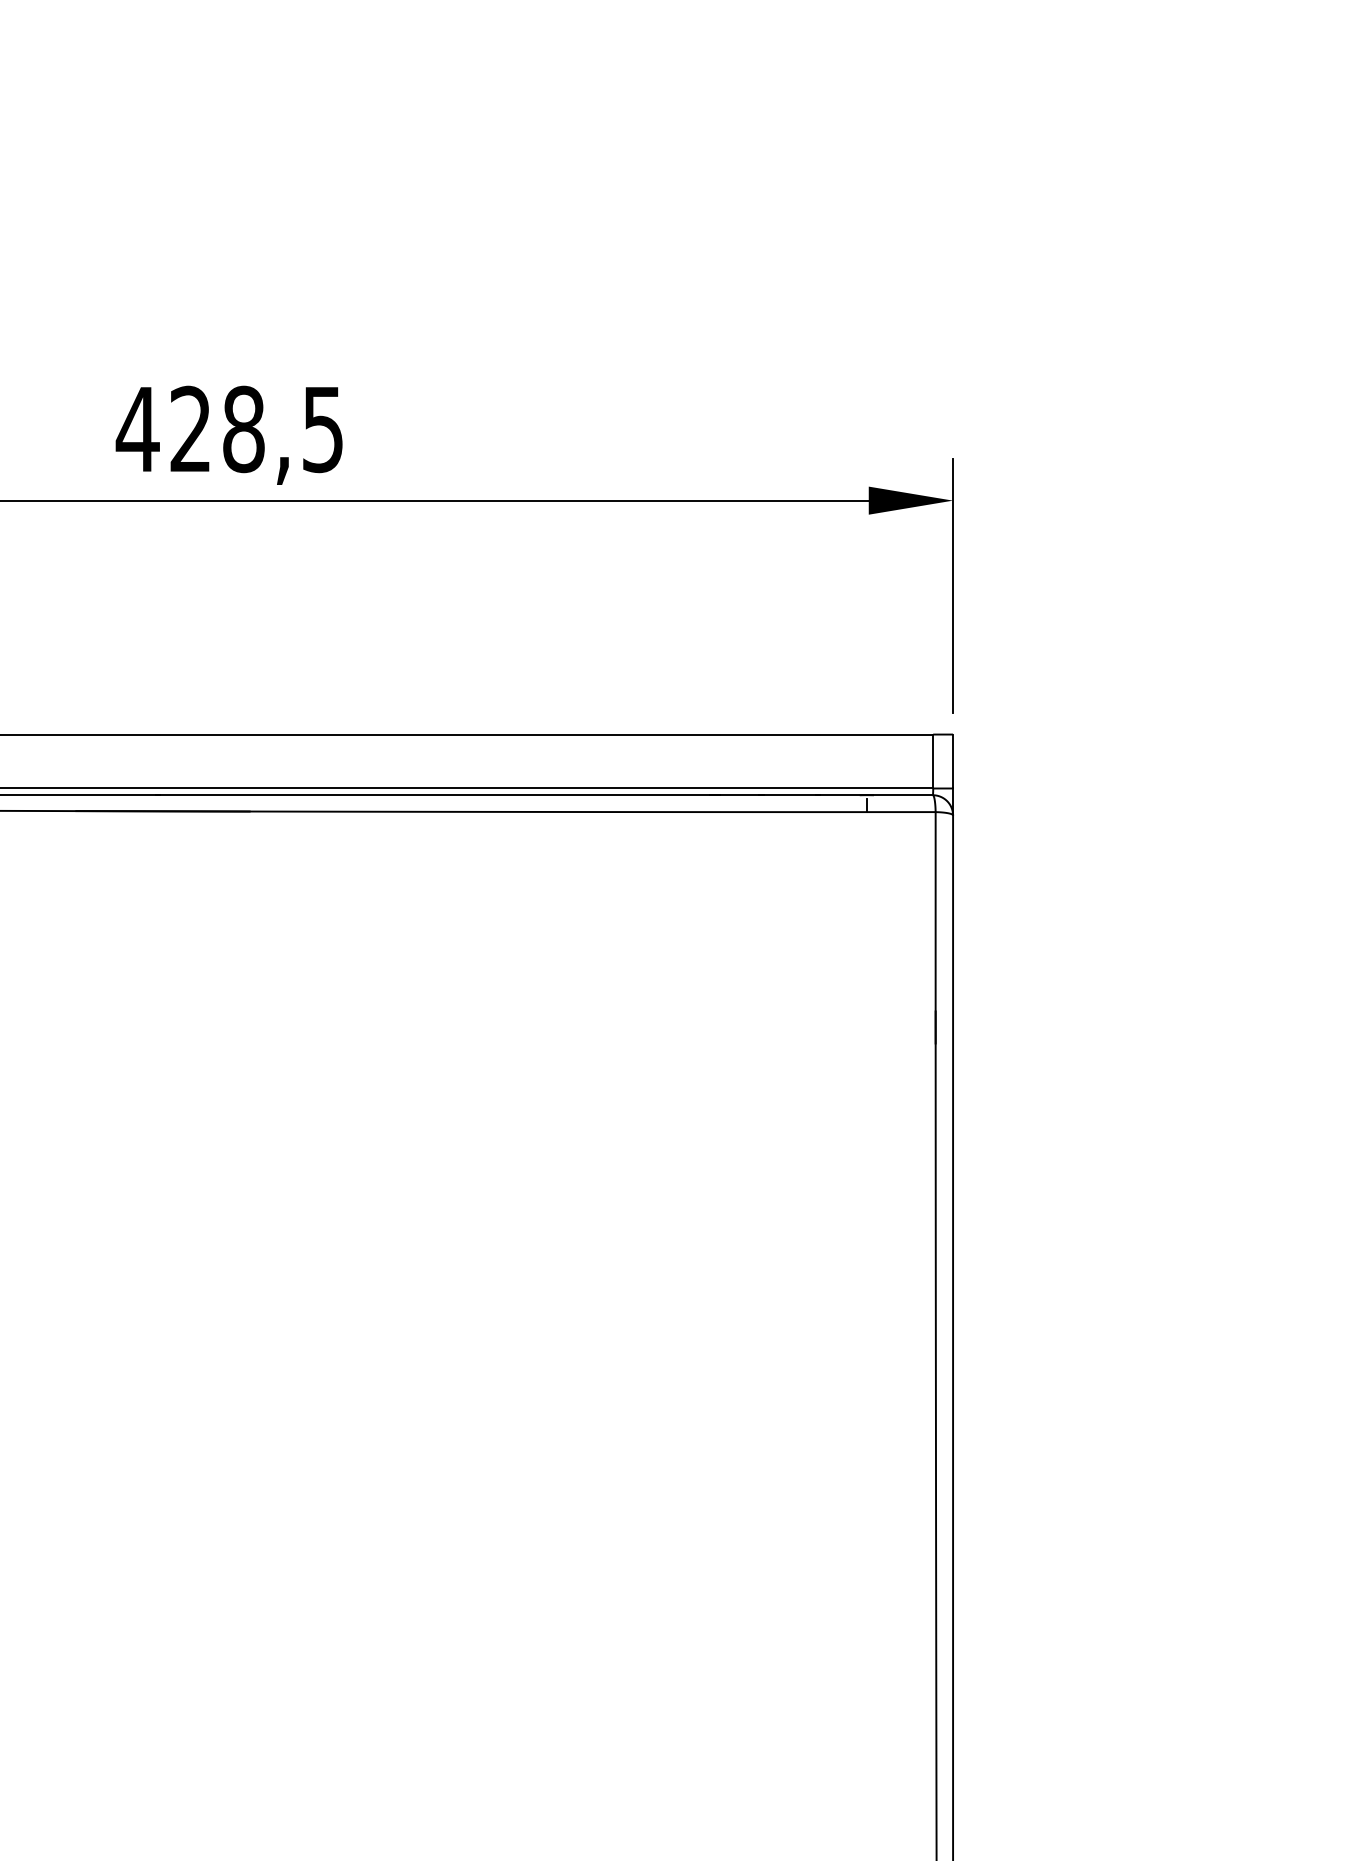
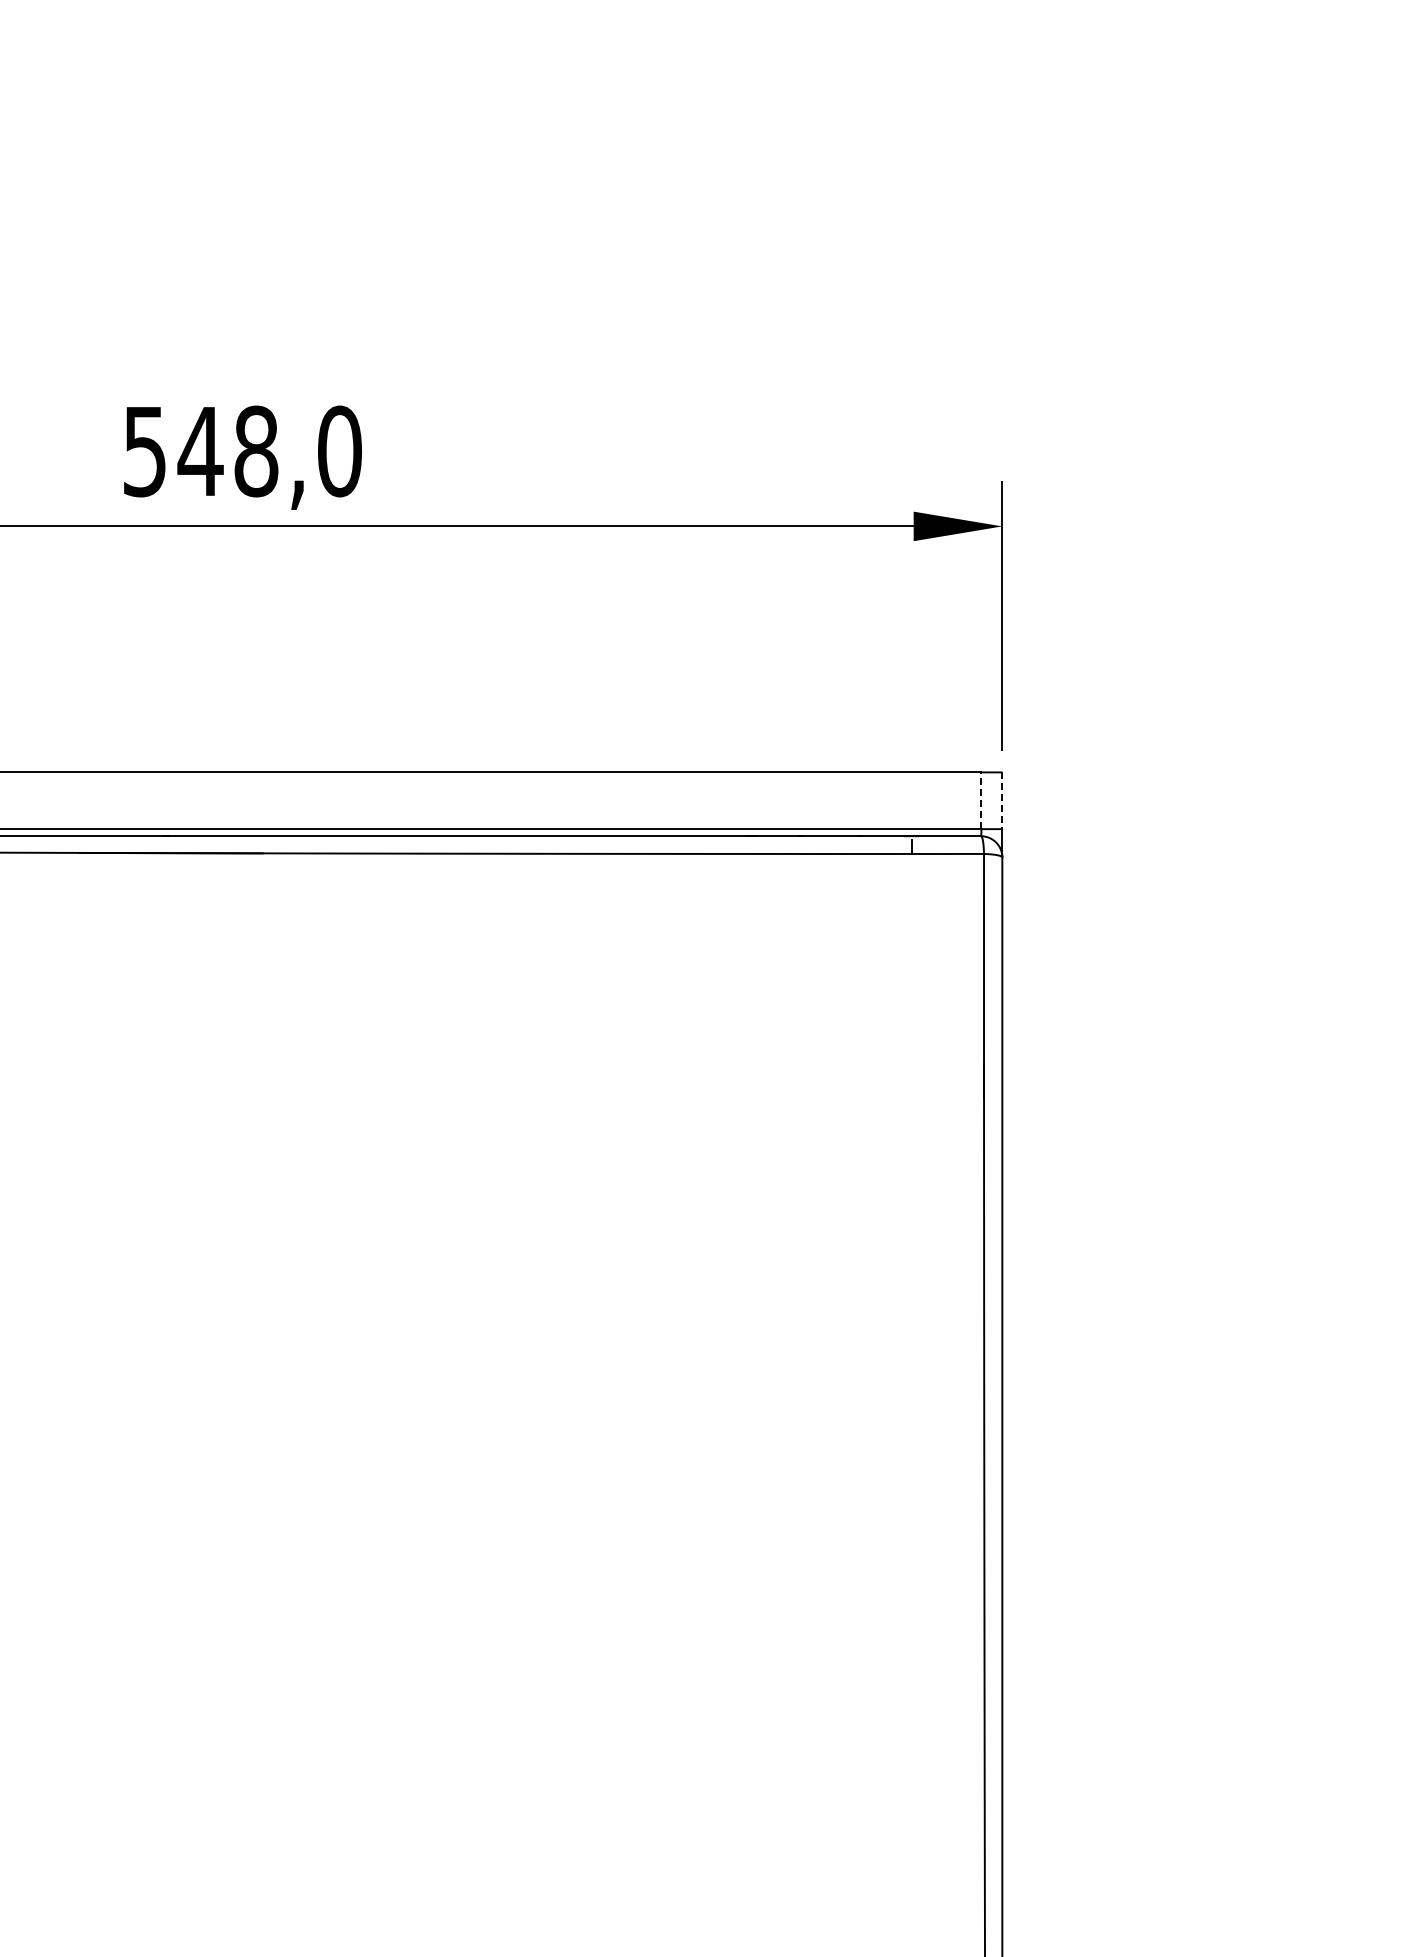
text: (229, 429) -> (241, 451), 428,5 -> 548,0
line: (933, 761) -> (981, 800), solid -> dashed
line: (953, 762) -> (1002, 801), solid -> dashed

